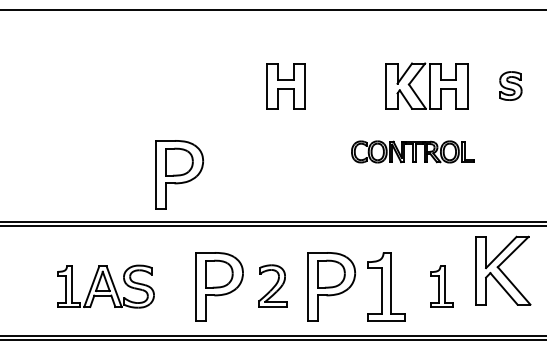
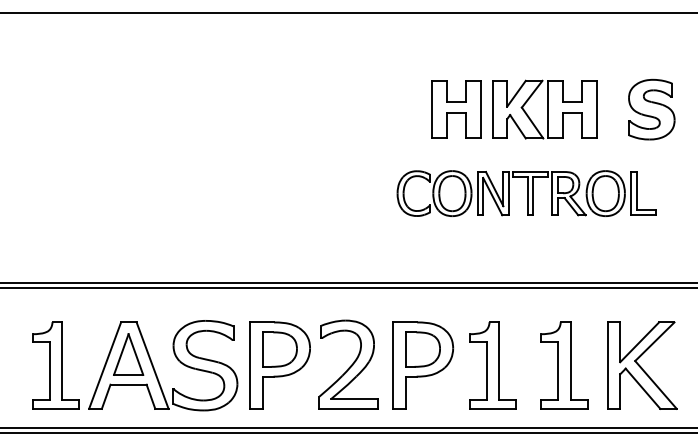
part: (510, 85) -> (651, 108), size x1.67
part: (285, 86) -> (456, 110), moved
part: (412, 151) -> (526, 193), size x1.67
part: (179, 174) -> (229, 222), removed
part: (503, 270) -> (642, 365), moved
part: (272, 285) -> (347, 364), size x1.67
part: (105, 286) -> (134, 365), size x1.67
part: (441, 286) -> (563, 365), size x1.67

